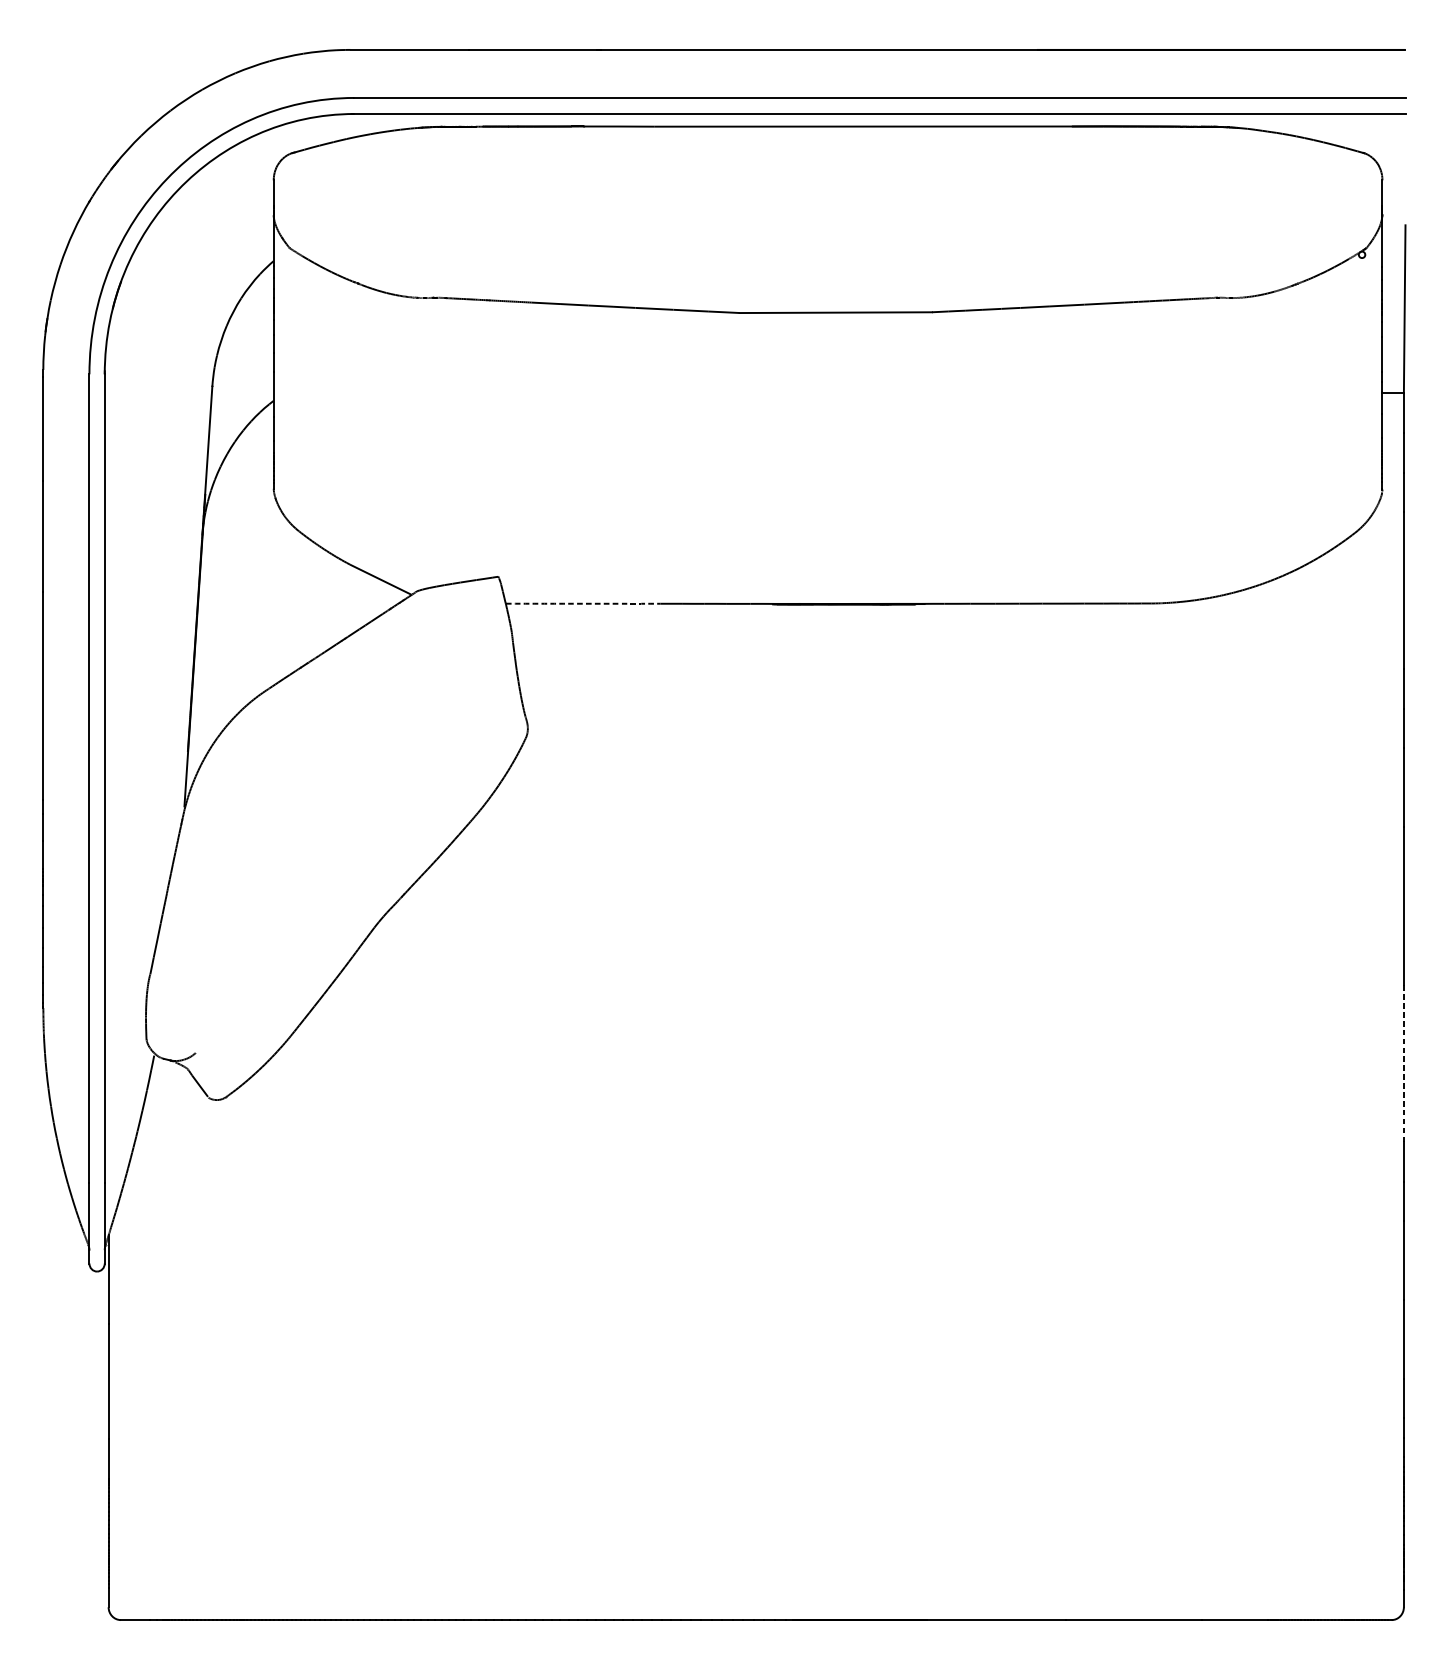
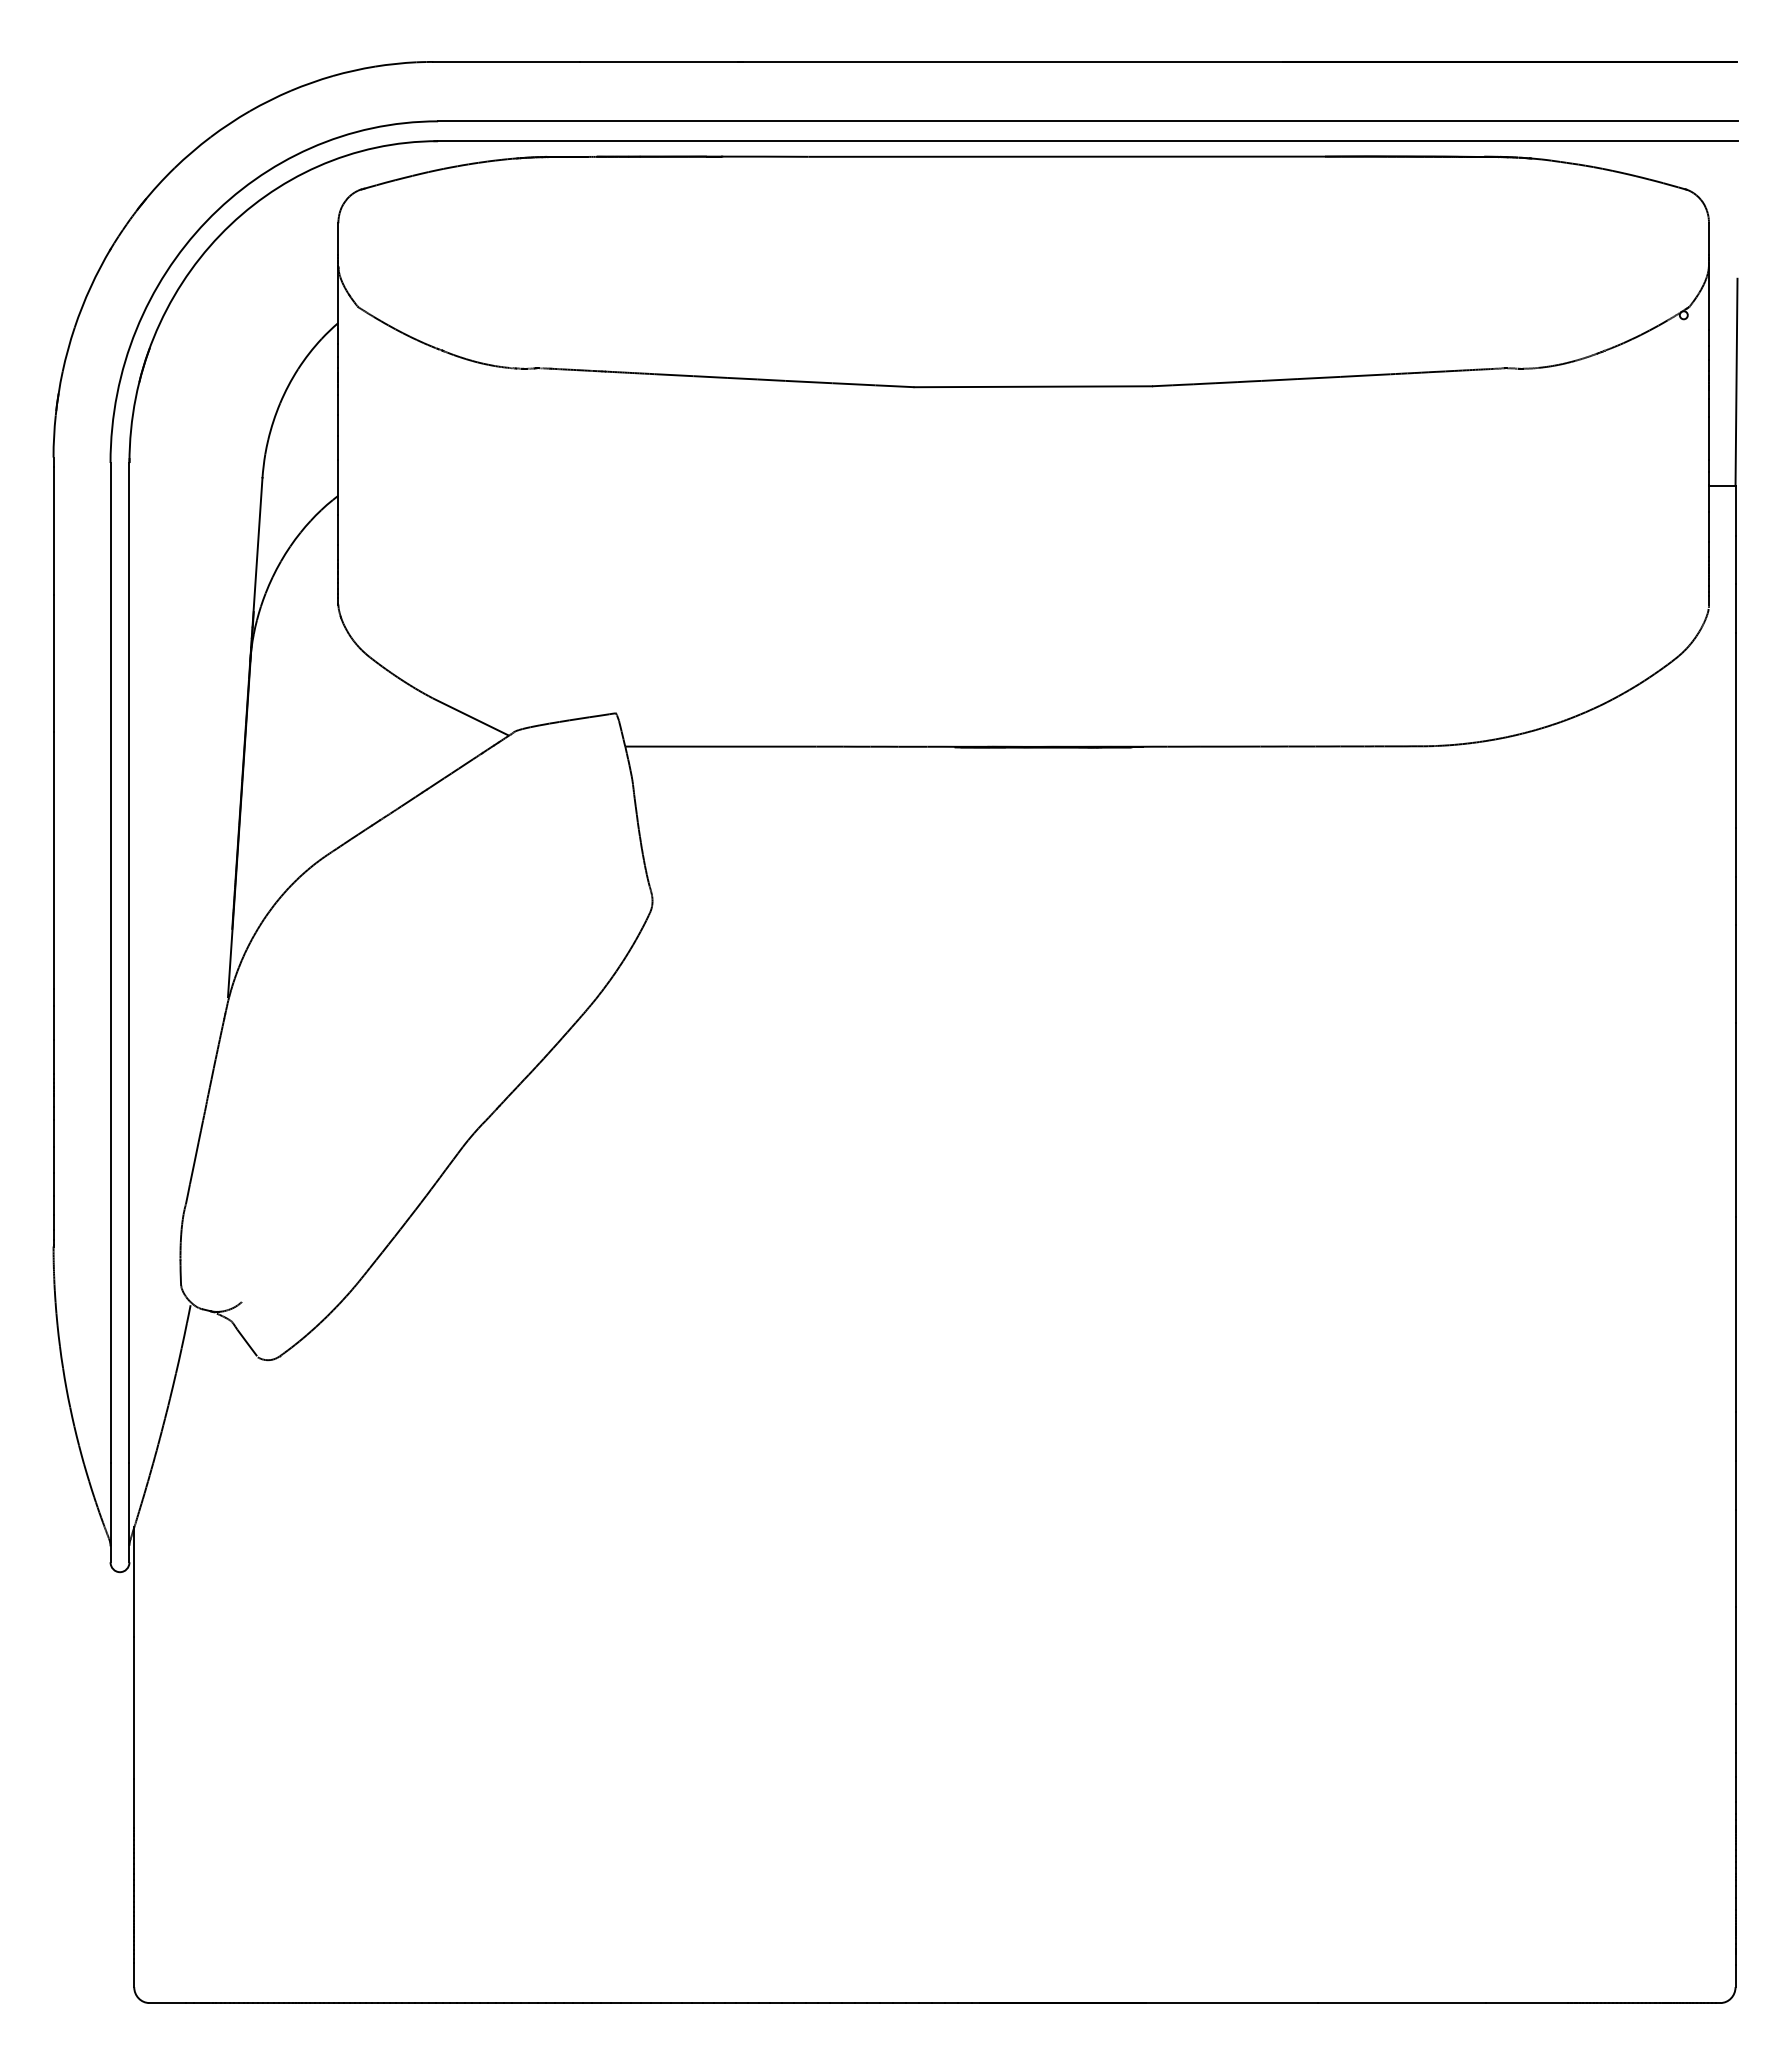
arc: (583, 603) -> (721, 746), dashed -> solid
line: (1403, 1063) -> (1735, 1314), dashed -> solid

